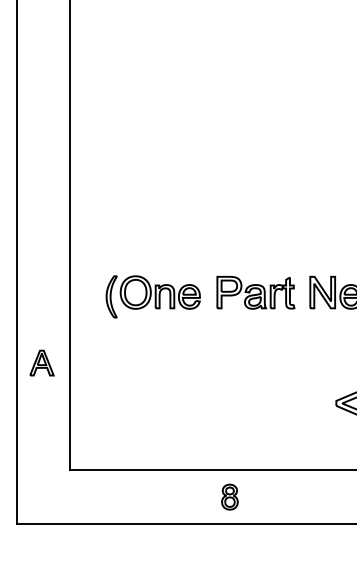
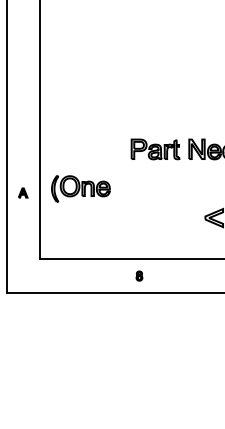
part: (152, 296) -> (80, 188), moved
part: (42, 362) -> (23, 192), size x0.6
part: (230, 496) -> (139, 275), size x0.6

